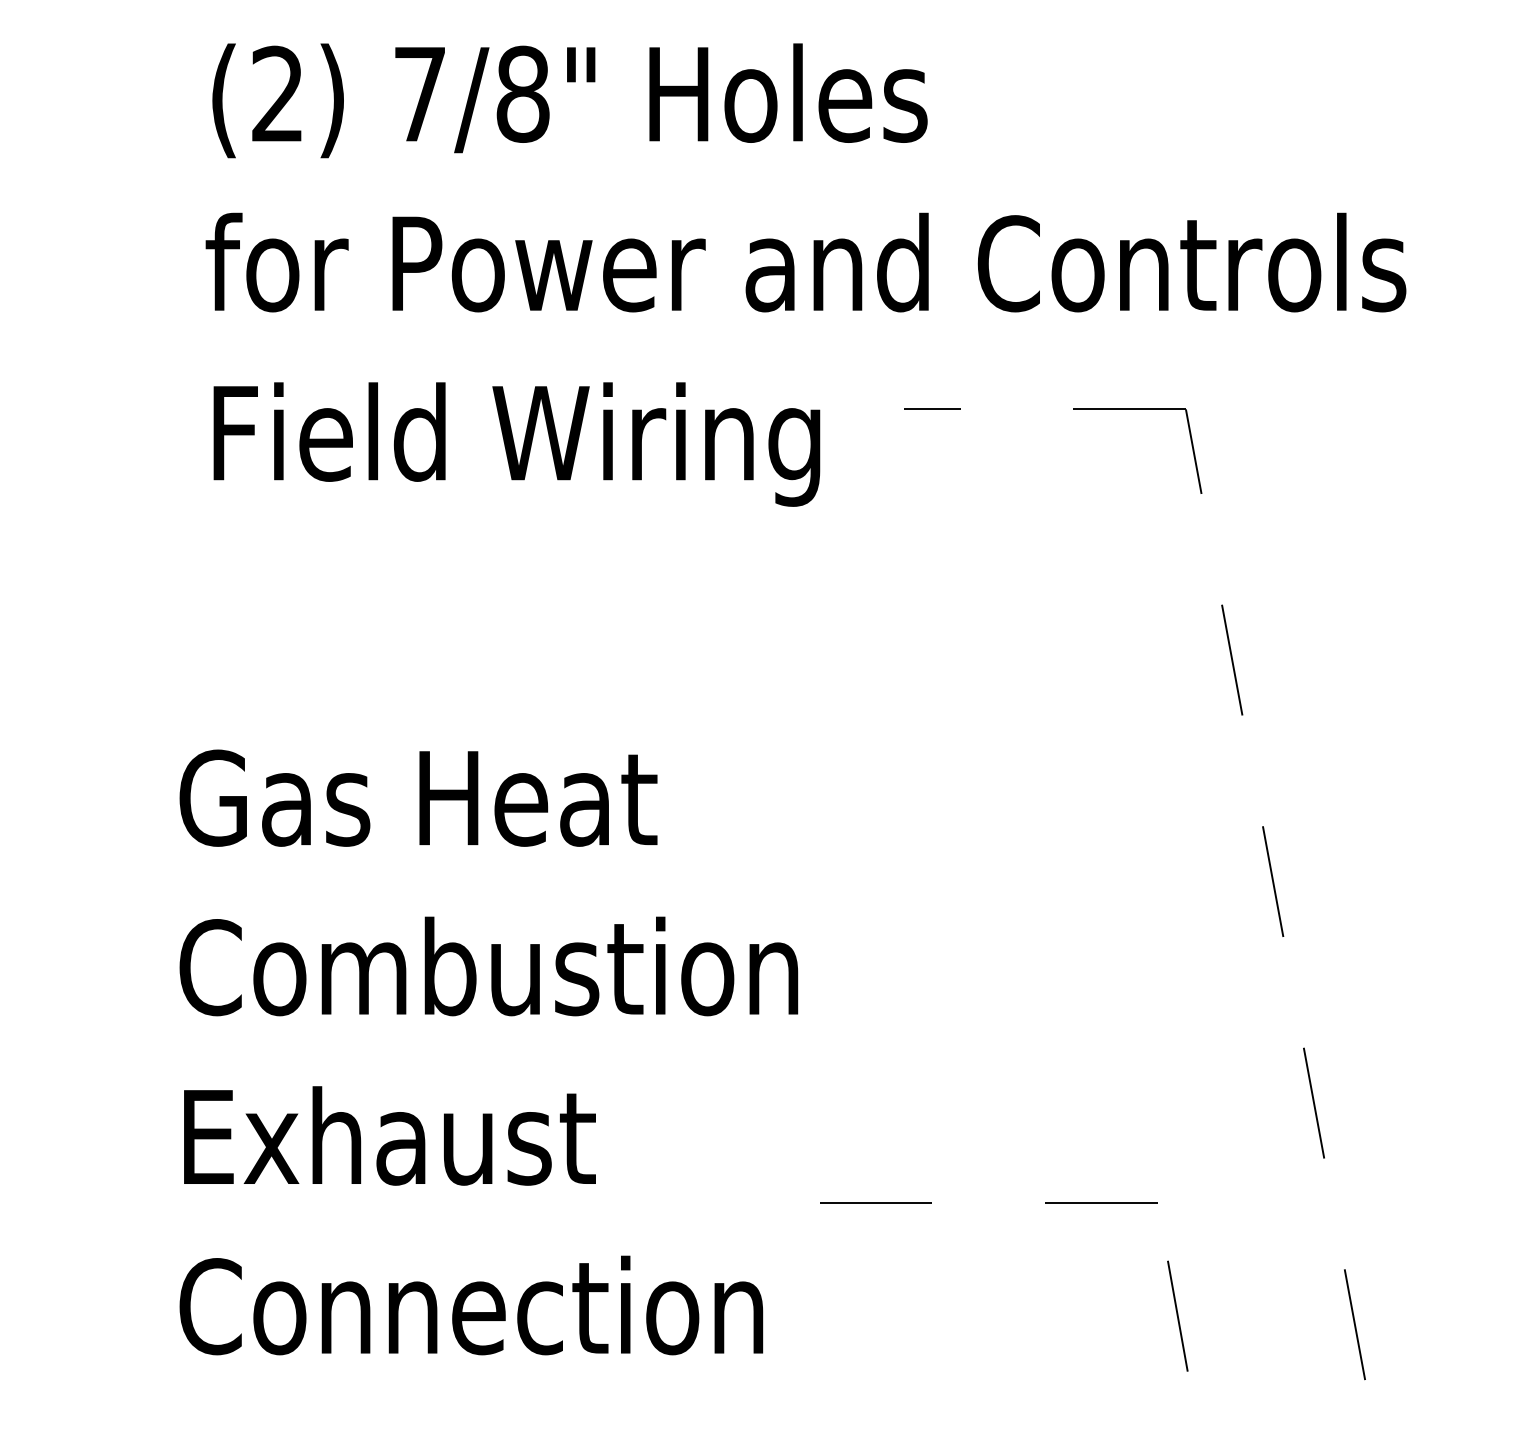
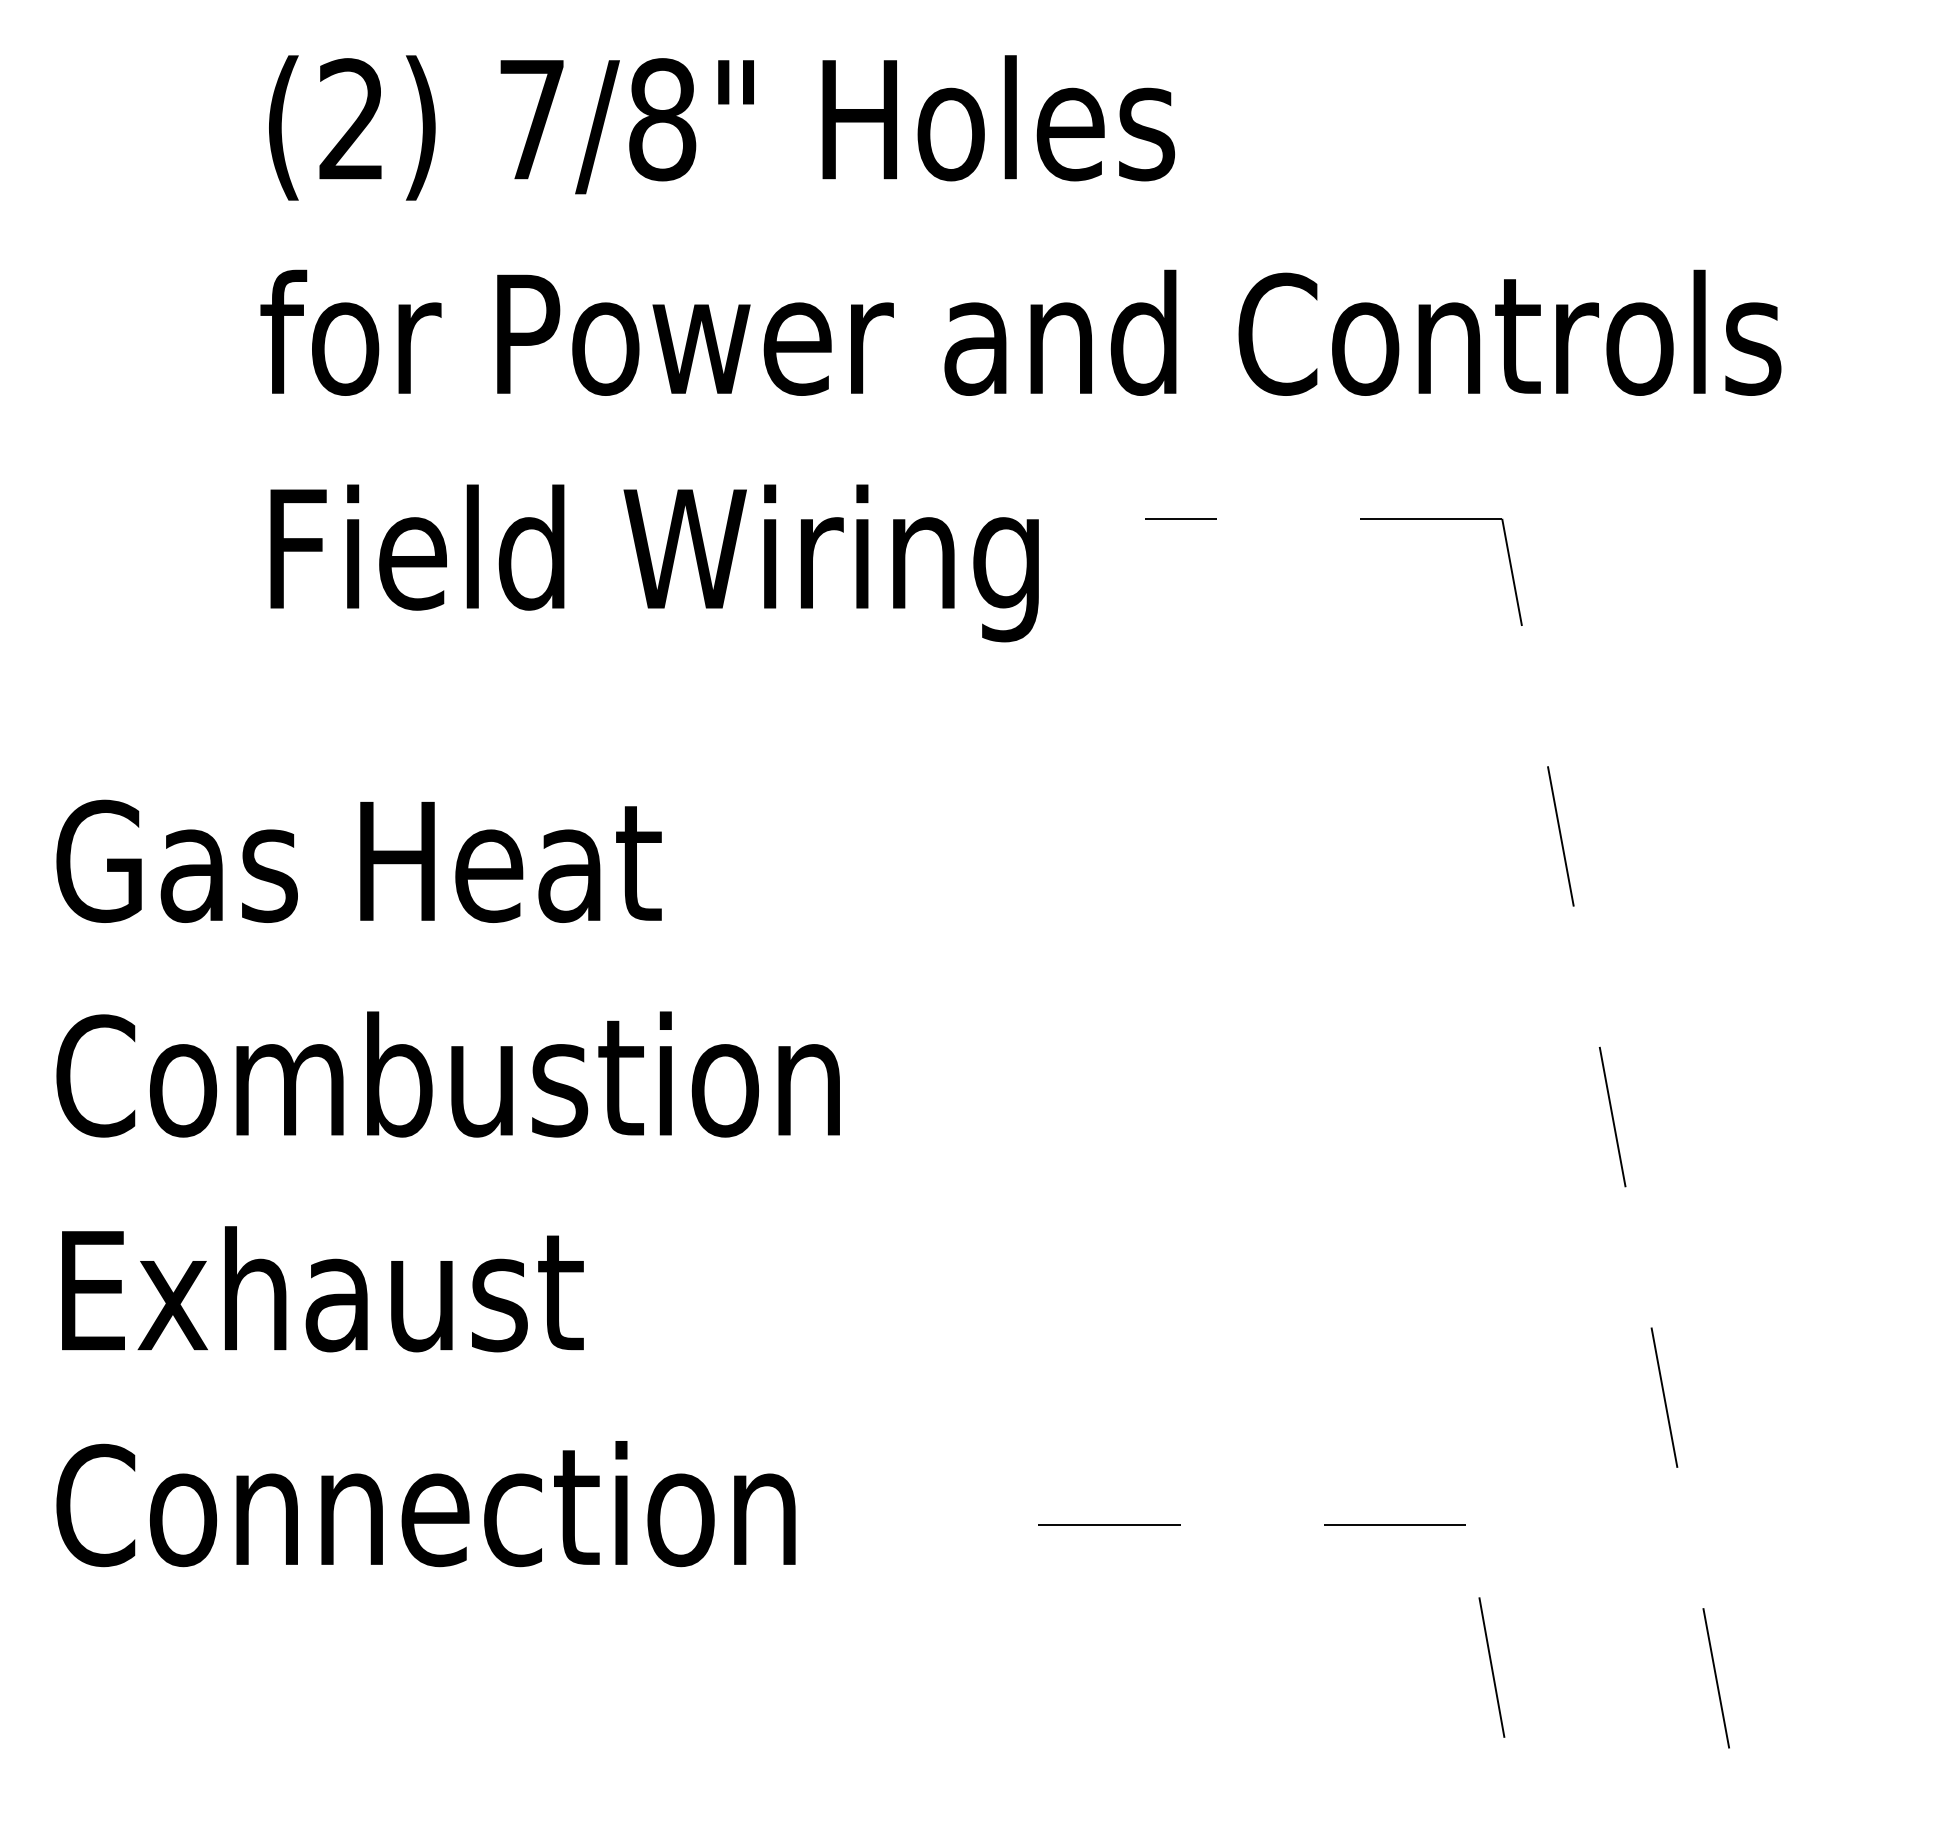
text: (488, 1052) -> (447, 1183), moved

